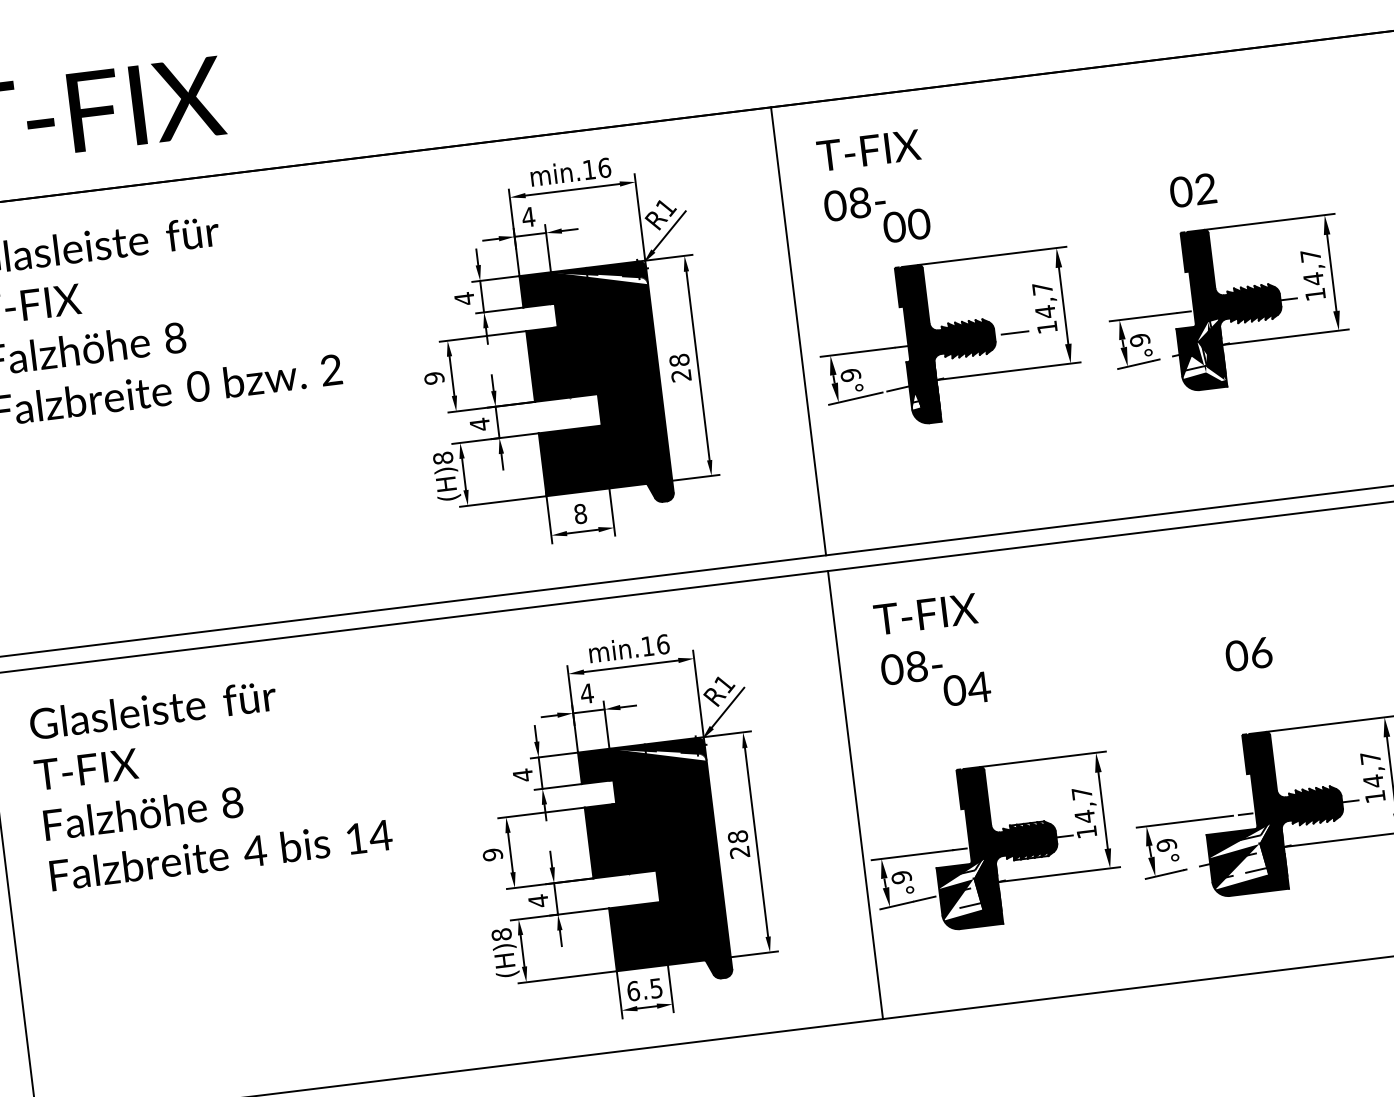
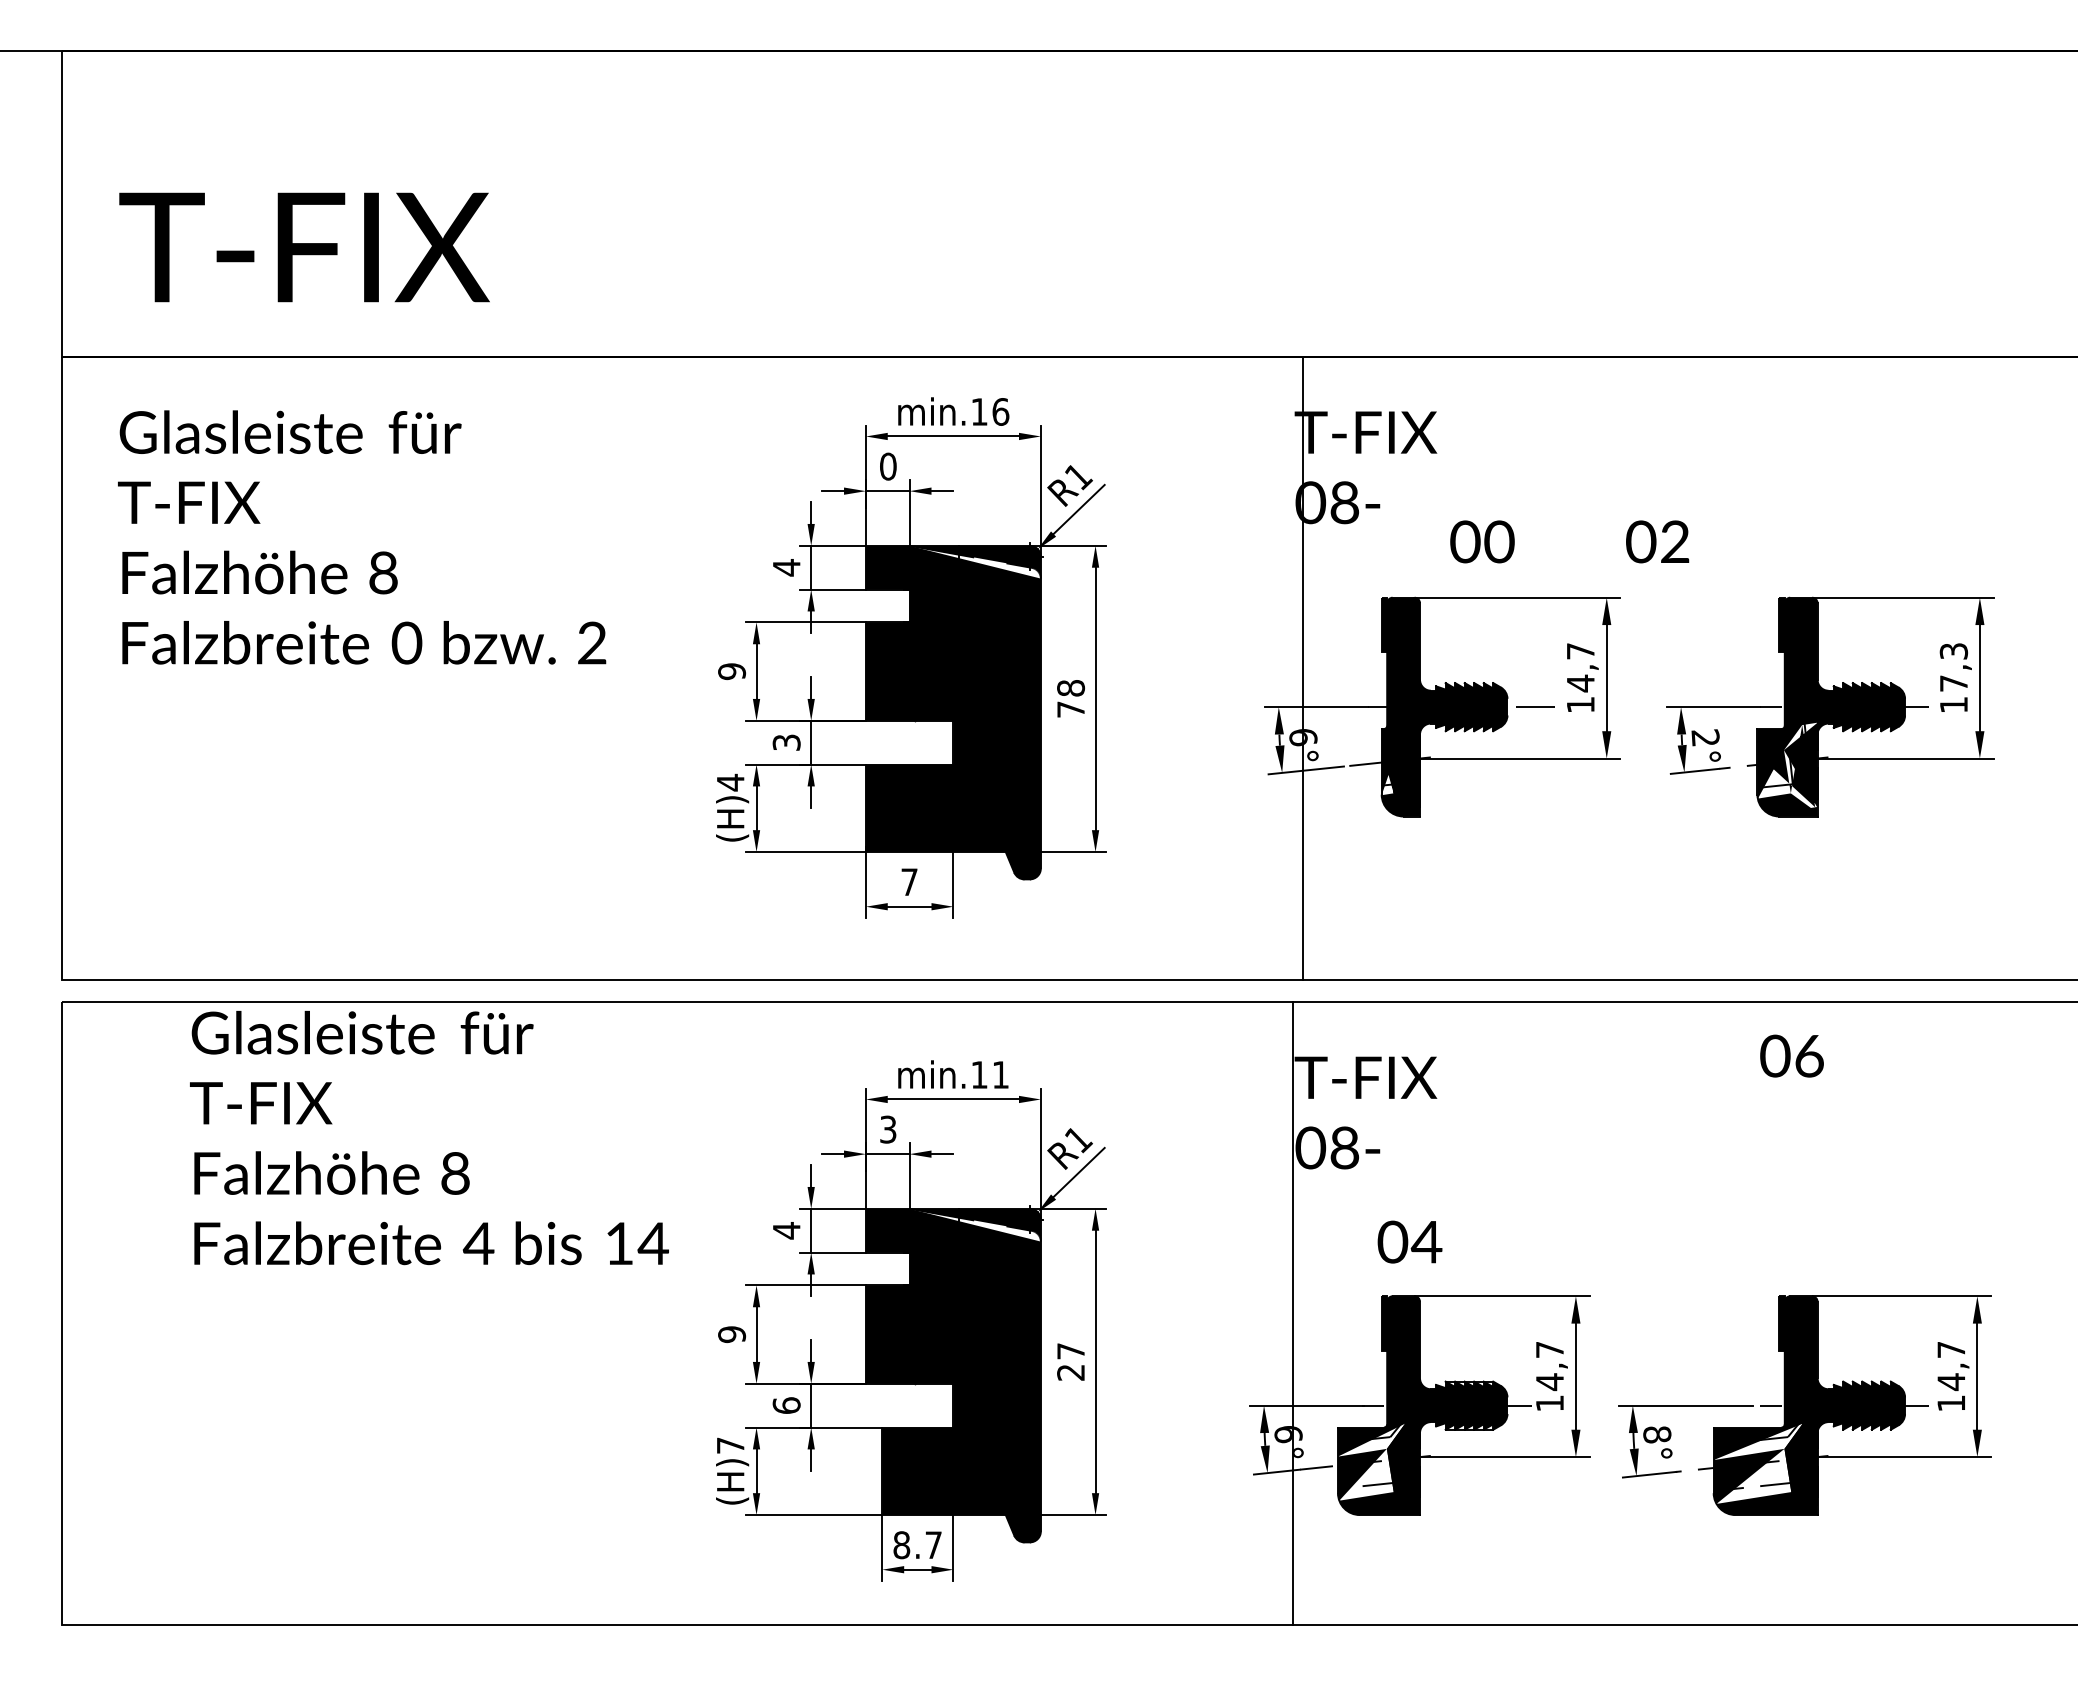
text: (1192, 190) -> (1657, 541), moved
text: (528, 217) -> (888, 466), 4 -> 0
text: (906, 225) -> (1482, 541), moved
text: (1311, 267) -> (1953, 667), 14,7 -> 17,3
line: (798, 331) -> (1303, 668), moved
text: (1139, 339) -> (1705, 737), 6° -> 2°
text: (680, 375) -> (1070, 709), 28 -> 78
text: (479, 424) -> (786, 742), 4 -> 3
text: (443, 458) -> (730, 782), (H)8 -> (H)4
text: (580, 514) -> (909, 882), 8 -> 7
text: (662, 644) -> (1000, 1074), min.16 -> min.11
text: (1248, 654) -> (1791, 1055), moved
text: (966, 688) -> (1409, 1241), moved
text: (587, 693) -> (888, 1129), 4 -> 3
text: (210, 779) -> (429, 1138), moved
line: (855, 794) -> (1293, 1313), moved
text: (738, 837) -> (1071, 1351), 28 -> 27
text: (1166, 844) -> (1657, 1434), 6° -> 8°
text: (538, 900) -> (786, 1405), 4 -> 6
text: (501, 934) -> (730, 1445), (H)8 -> (H)7
text: (644, 990) -> (917, 1545), 6.5 -> 8.7

